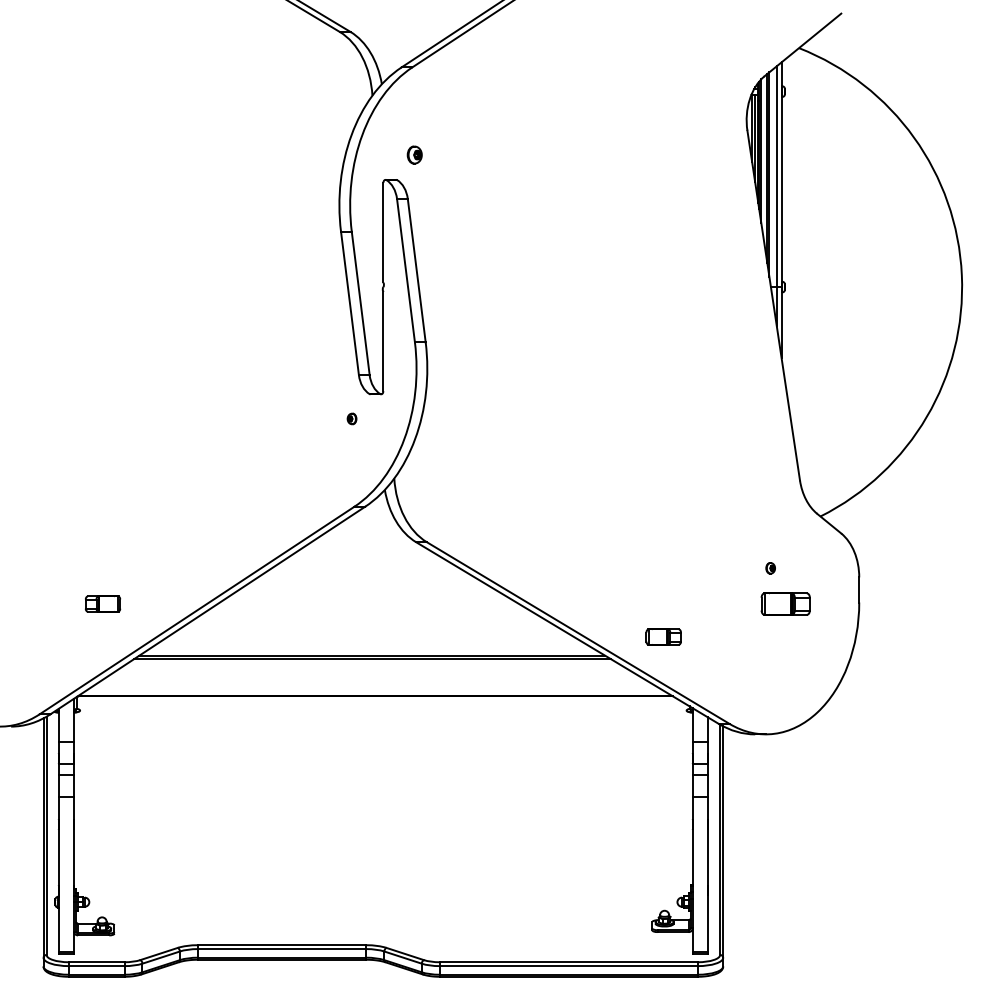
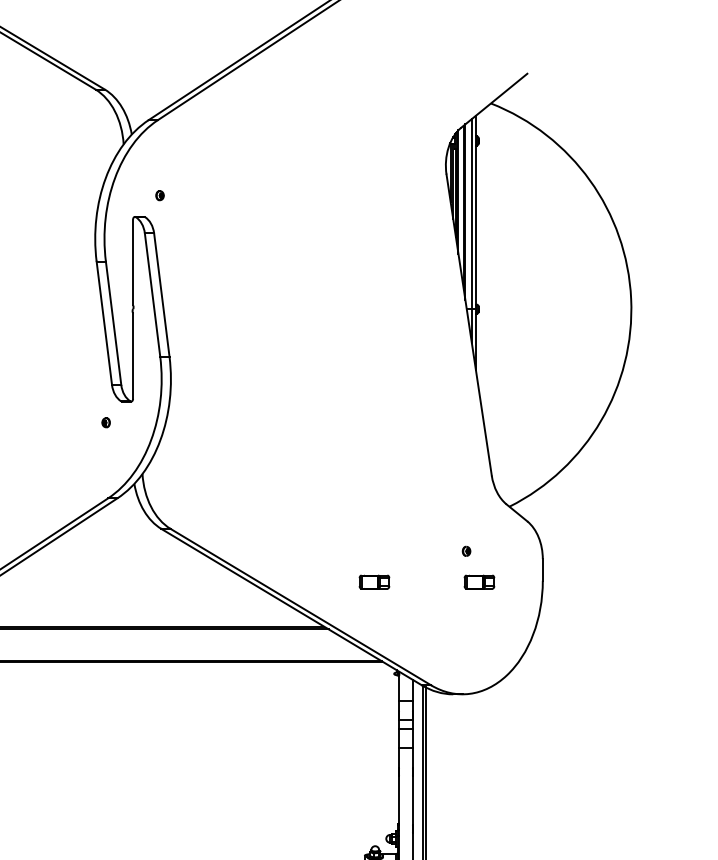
part: (414, 155) -> (159, 195), size x0.62
part: (785, 603) -> (479, 581), size x0.71
part: (663, 636) -> (374, 581), moved

